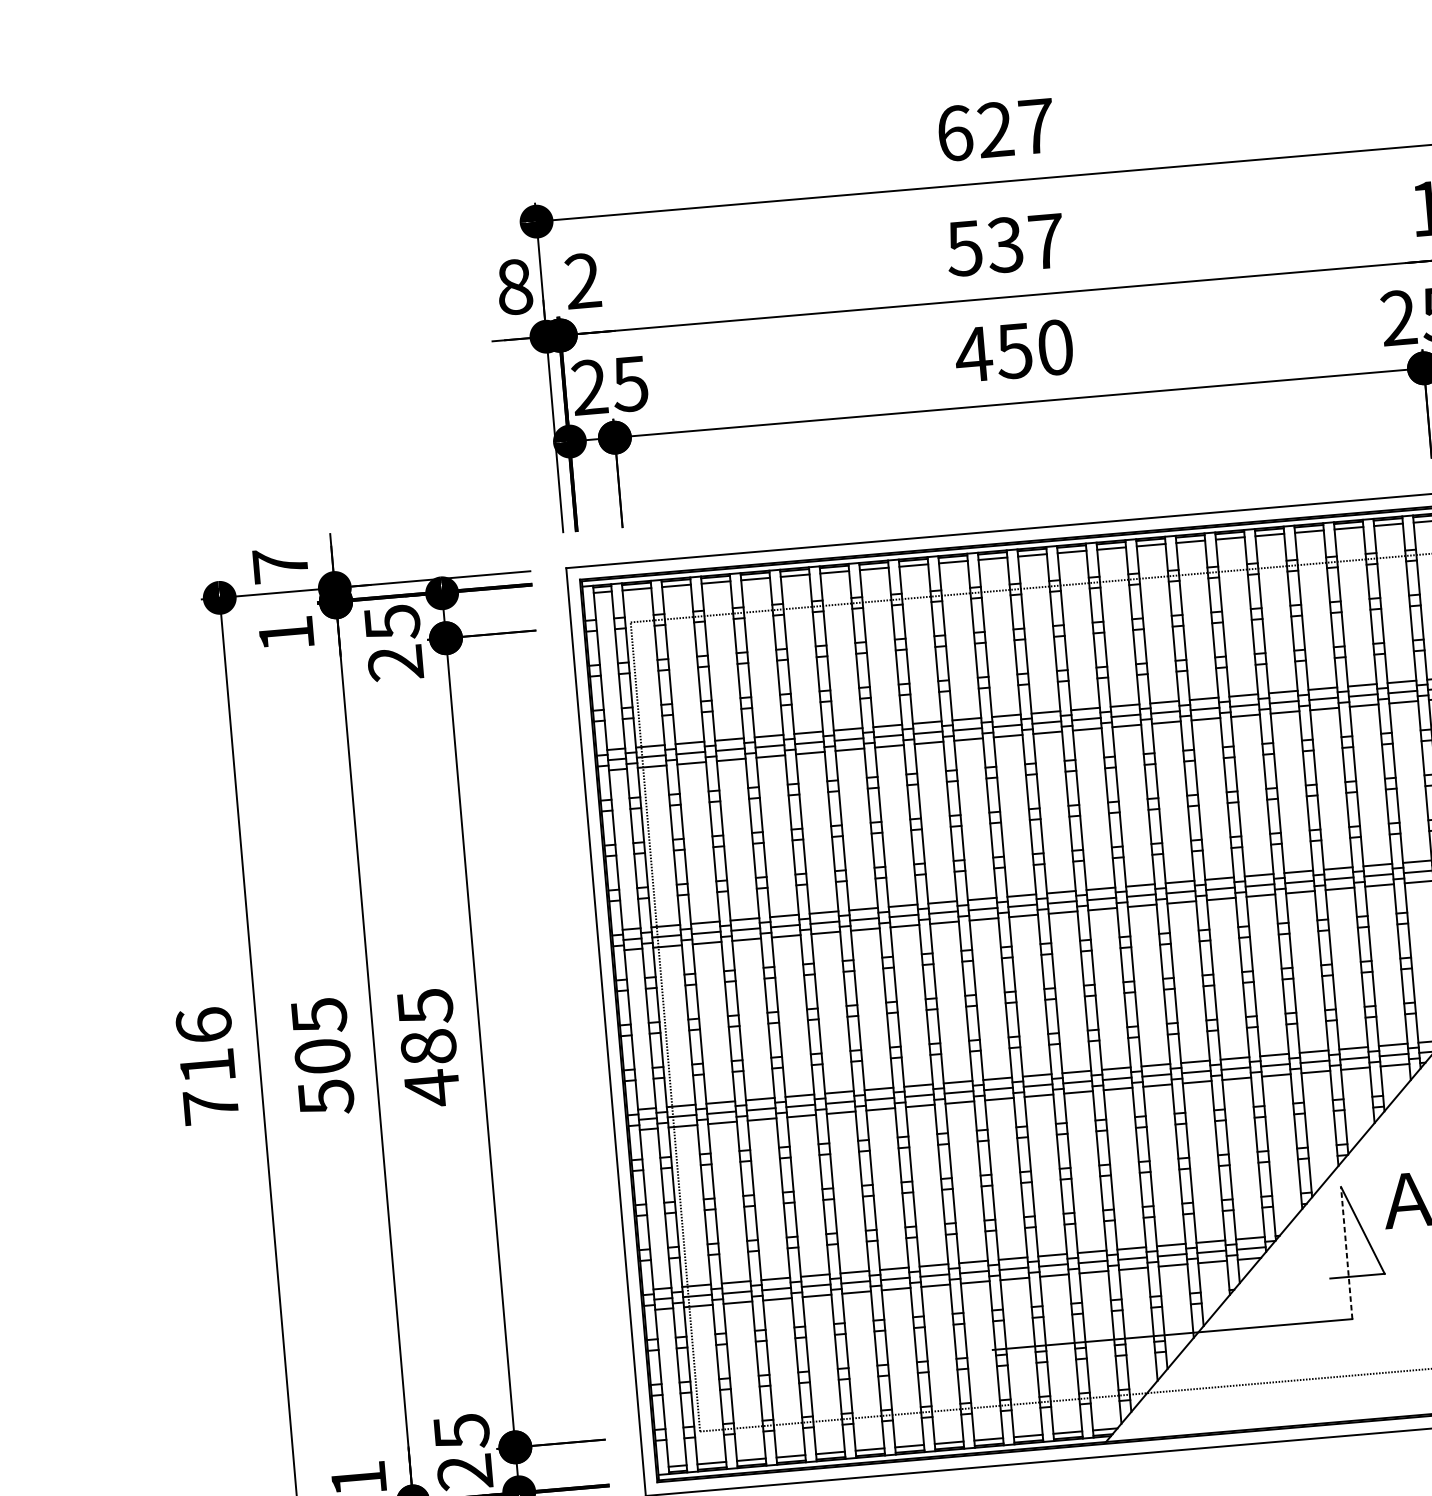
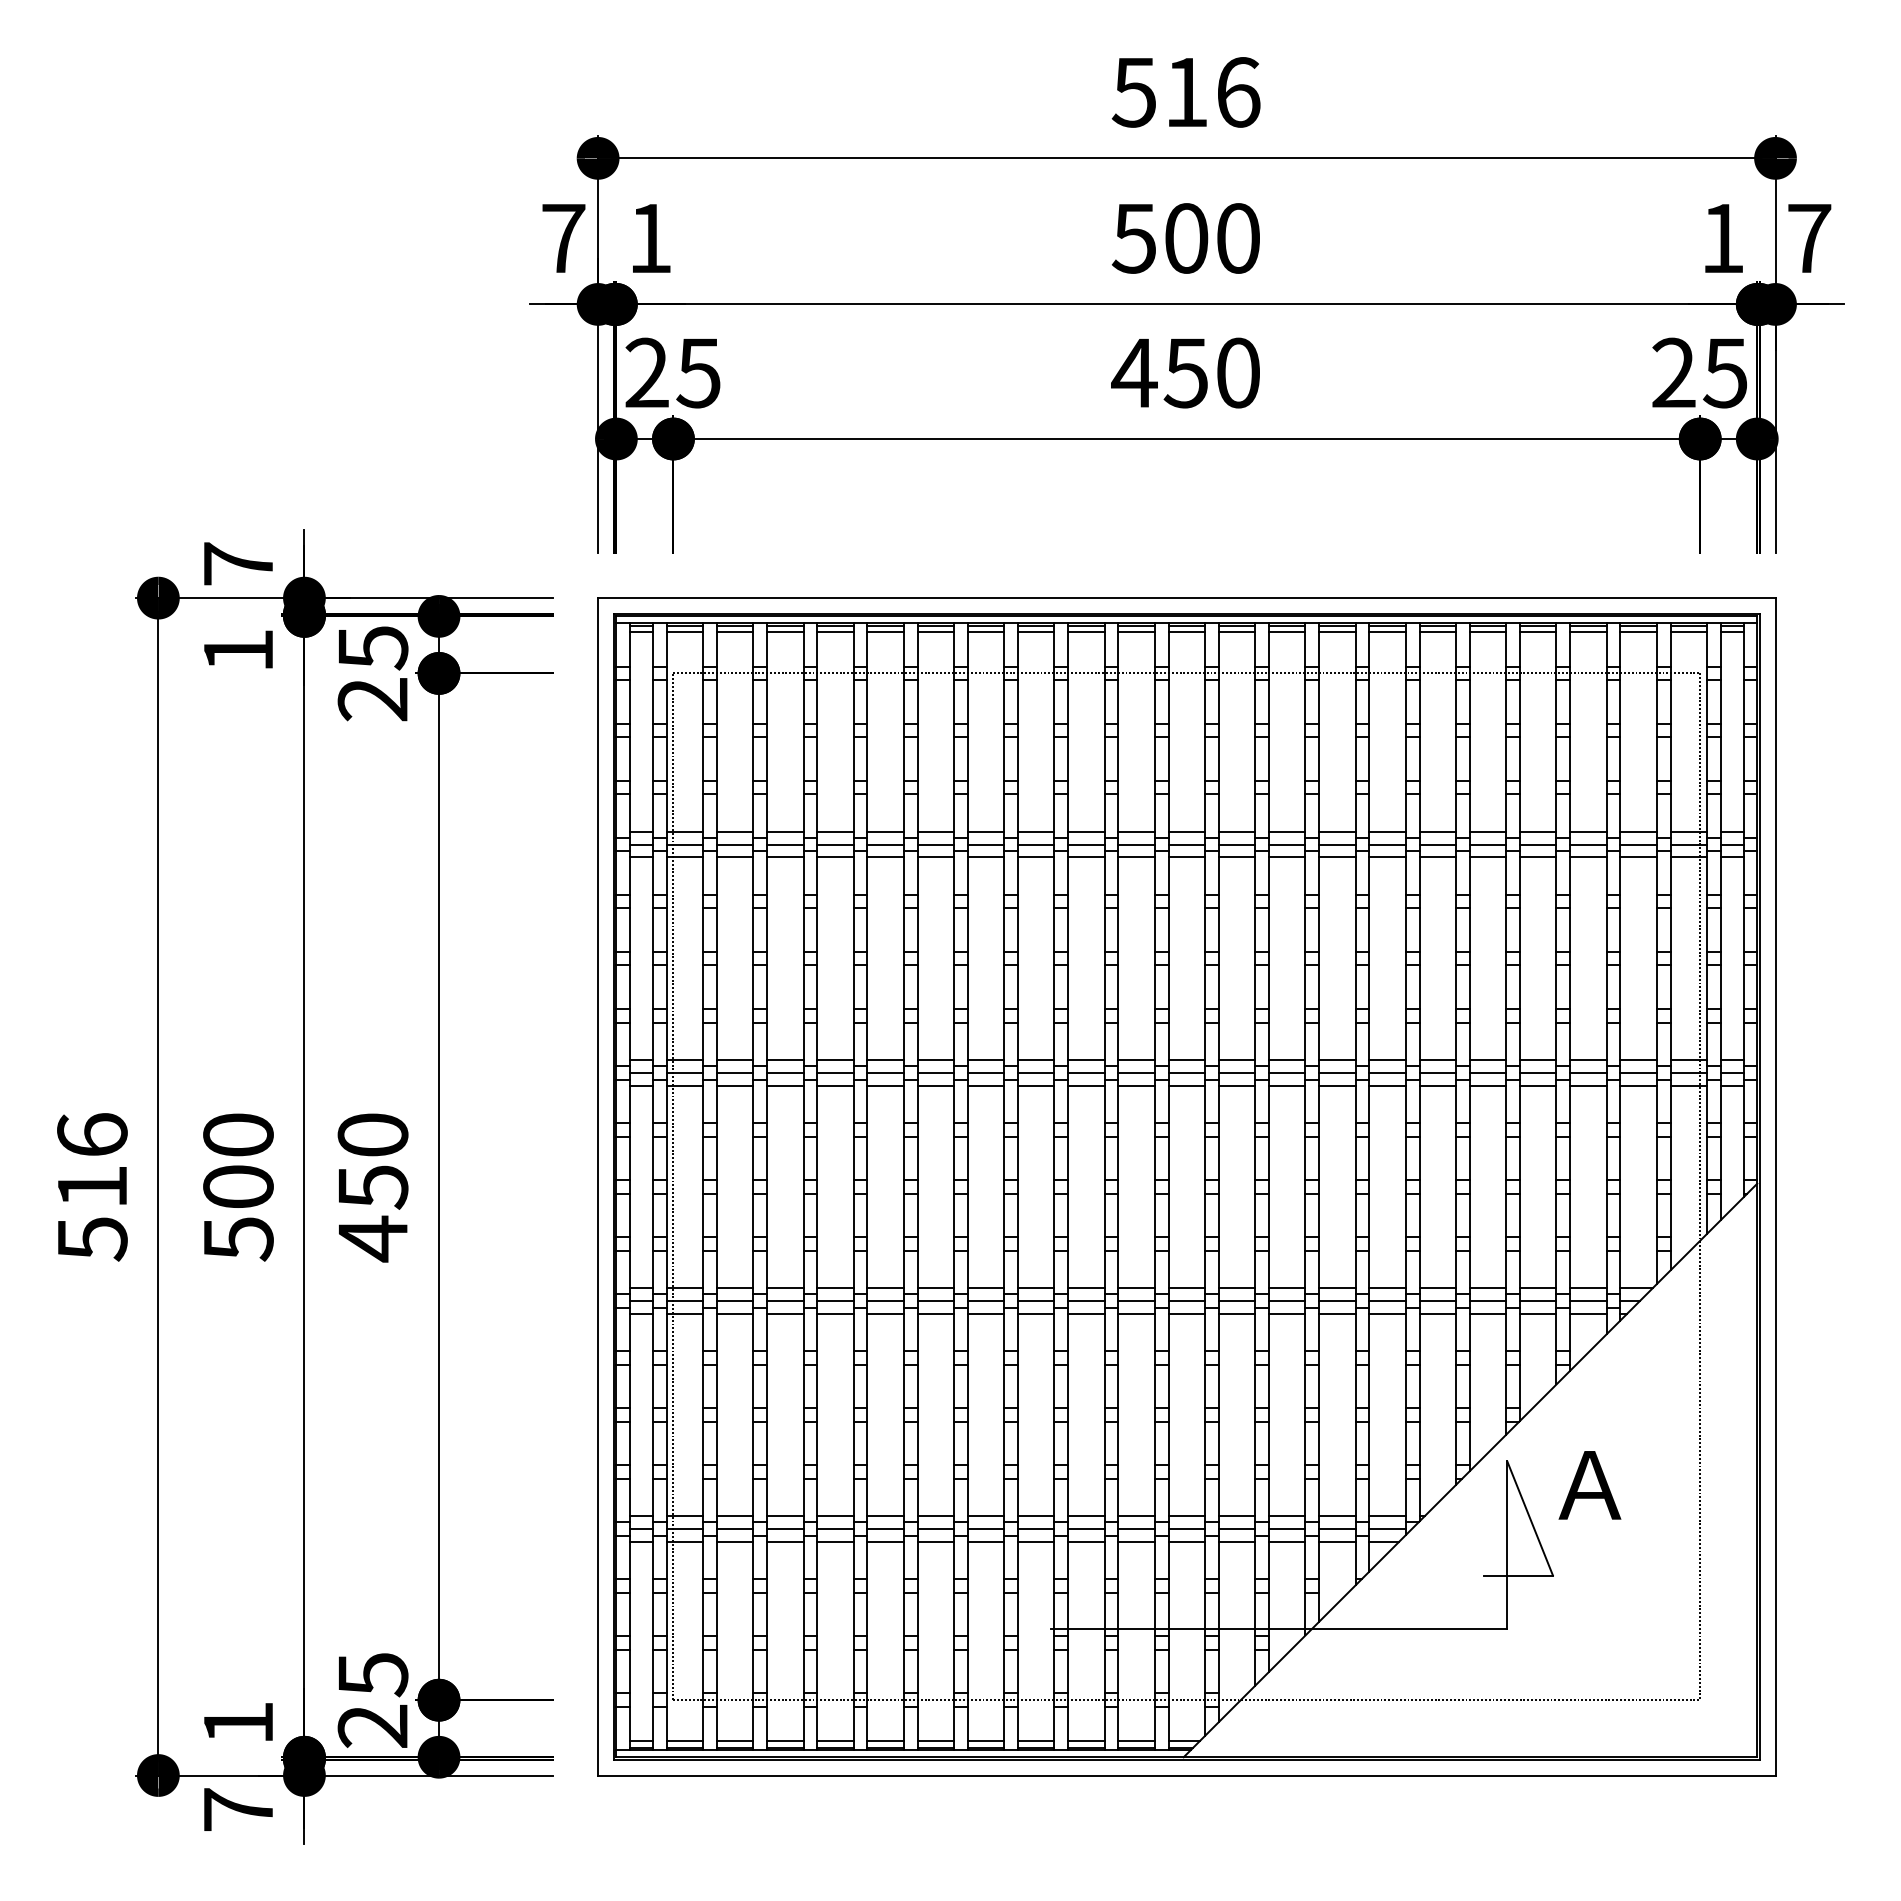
text: (994, 130) -> (1185, 92), 627 -> 516
text: (1025, 243) -> (1211, 238), 537 -> 500
text: (582, 280) -> (649, 237), 2 -> 1
text: (514, 287) -> (563, 238), 8 -> 7
text: (319, 1015) -> (238, 1135), 505 -> 500
text: (426, 1027) -> (372, 1161), 485 -> 450
text: (211, 1107) -> (92, 1239), 716 -> 516
line: (1346, 1253) -> (1507, 1545), dashed -> solid

